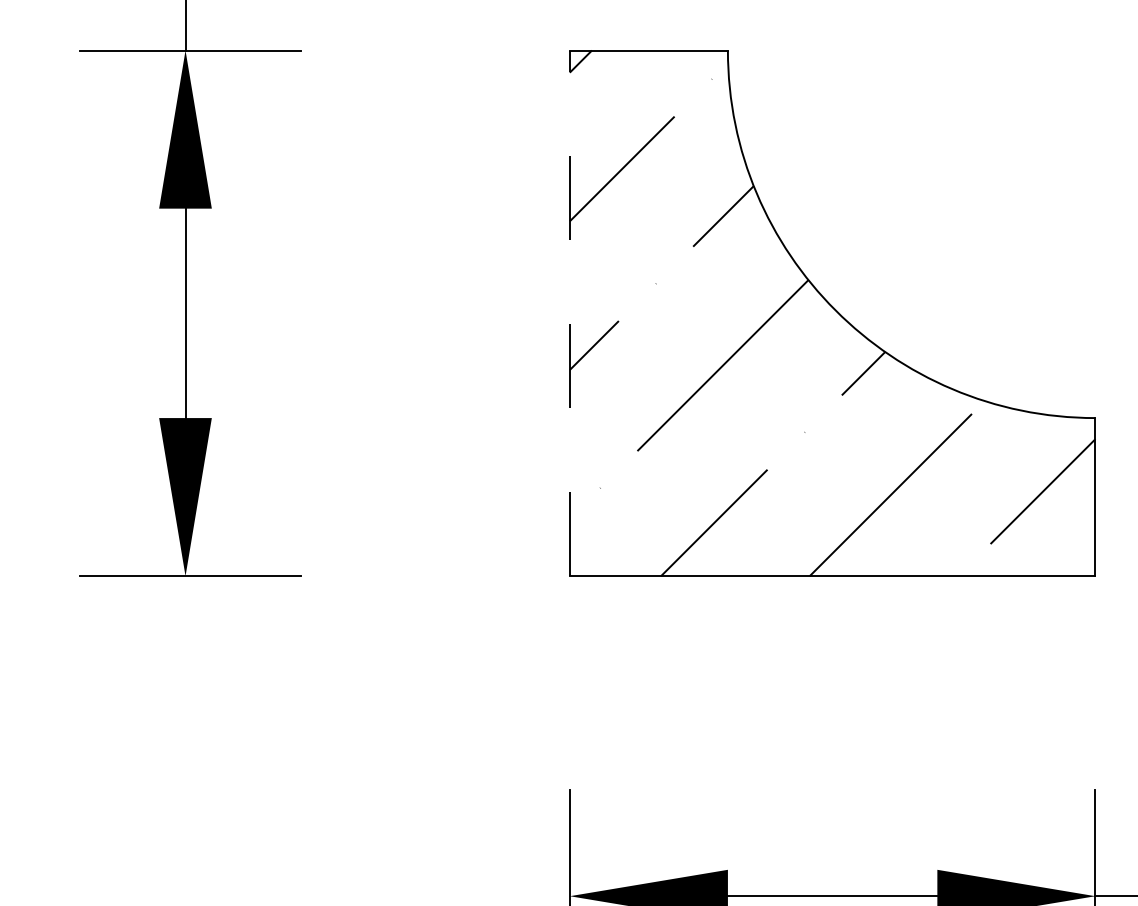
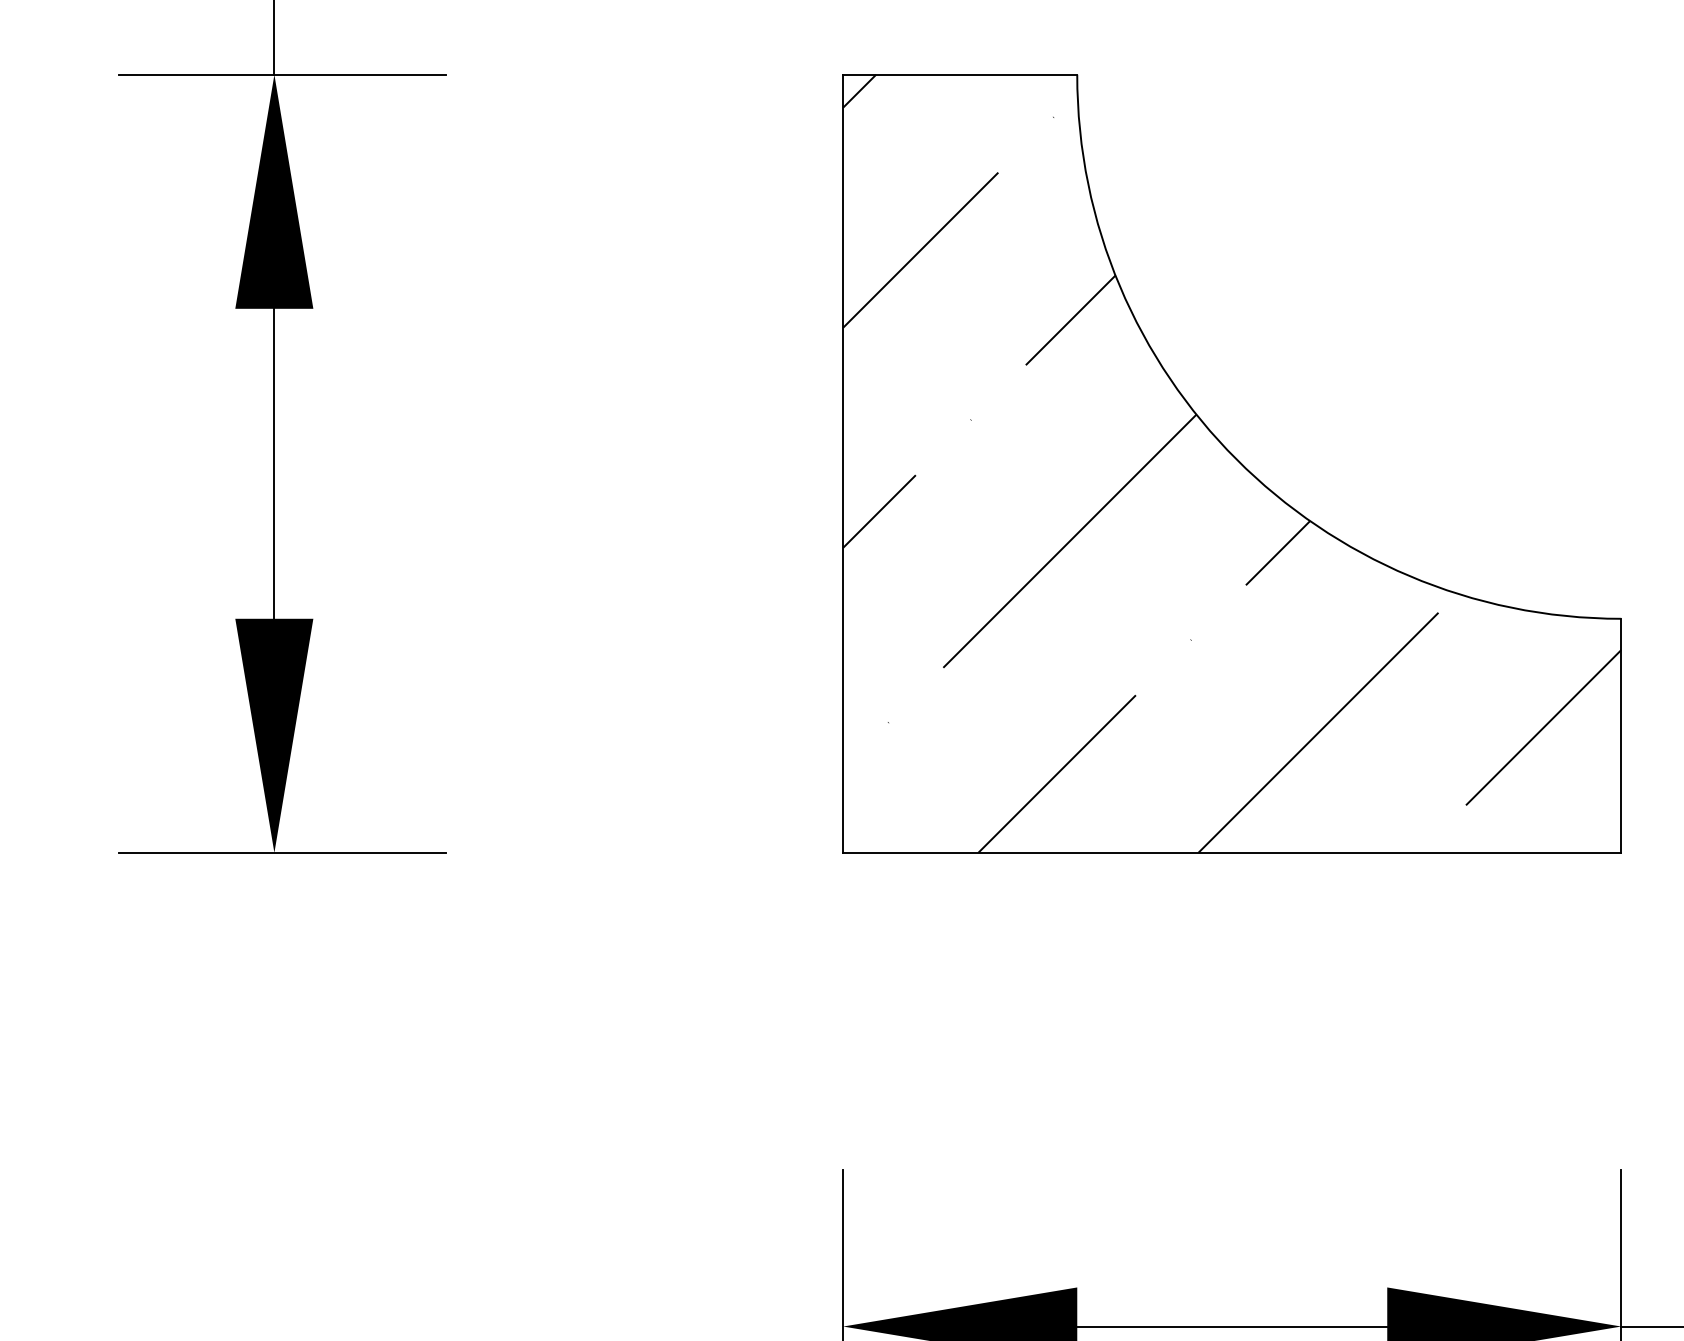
line: (569, 313) -> (842, 464), dashed -> solid

